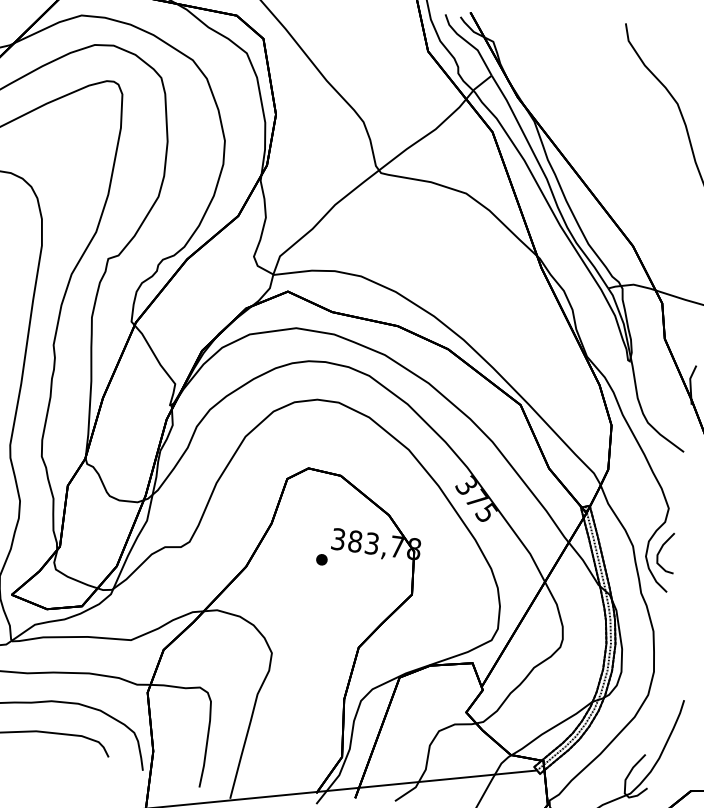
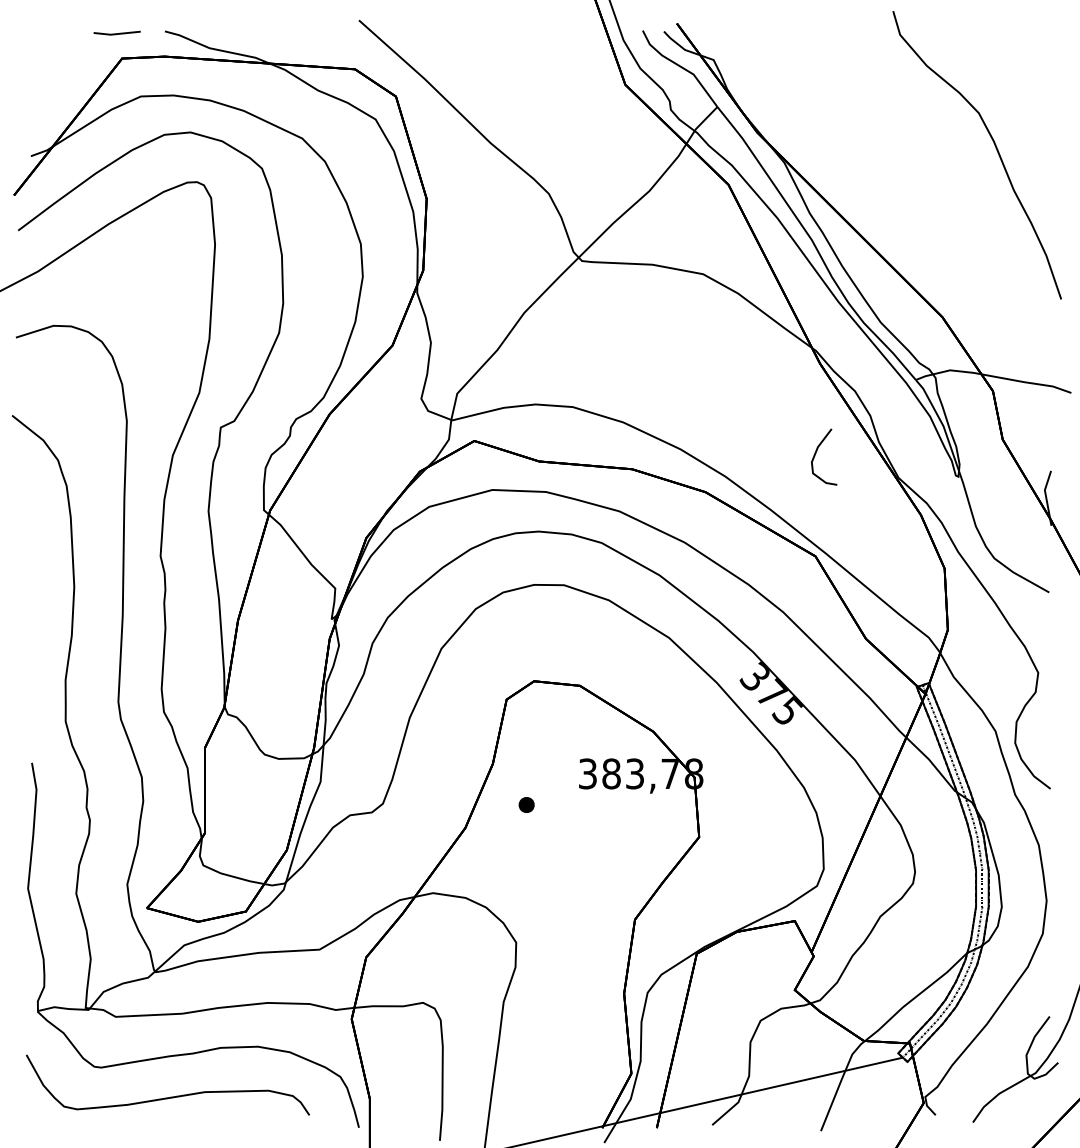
curve: (661, 549) -> (816, 453), moved
part: (321, 559) -> (526, 804), moved

